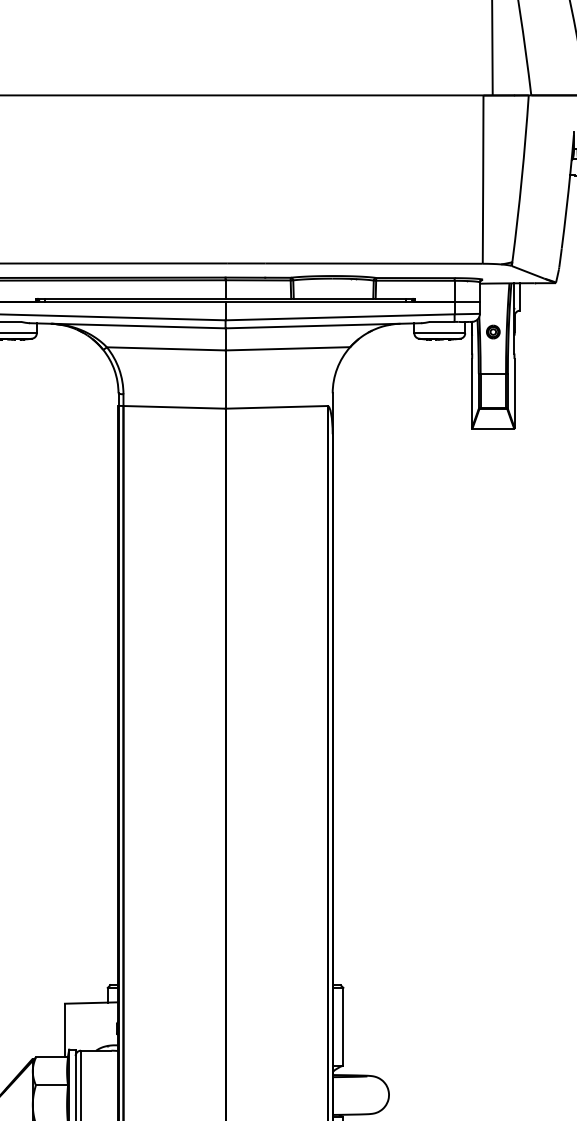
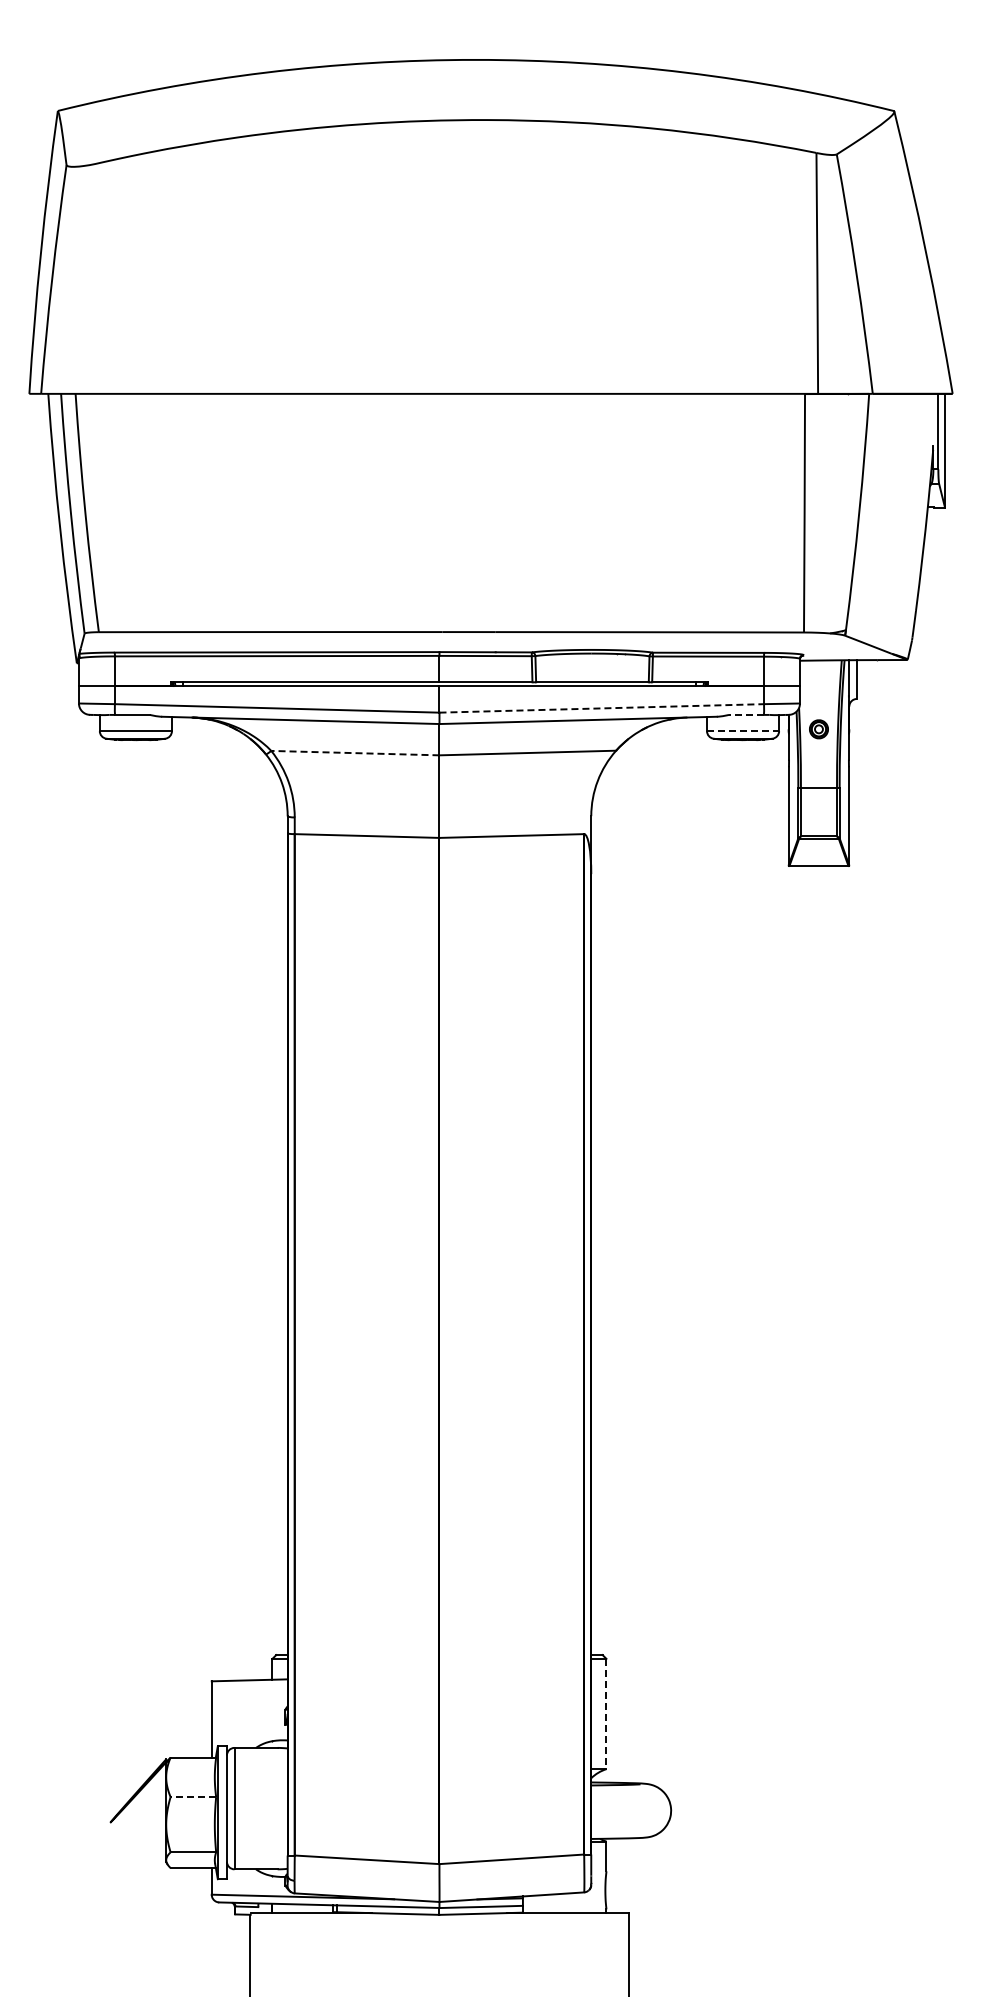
line: (340, 317) -> (602, 708), solid -> dashed
line: (441, 321) -> (745, 714), solid -> dashed
line: (440, 333) -> (743, 731), solid -> dashed
line: (165, 349) -> (354, 753), solid -> dashed
line: (343, 1027) -> (606, 1714), solid -> dashed
line: (52, 1085) -> (193, 1797), solid -> dashed

